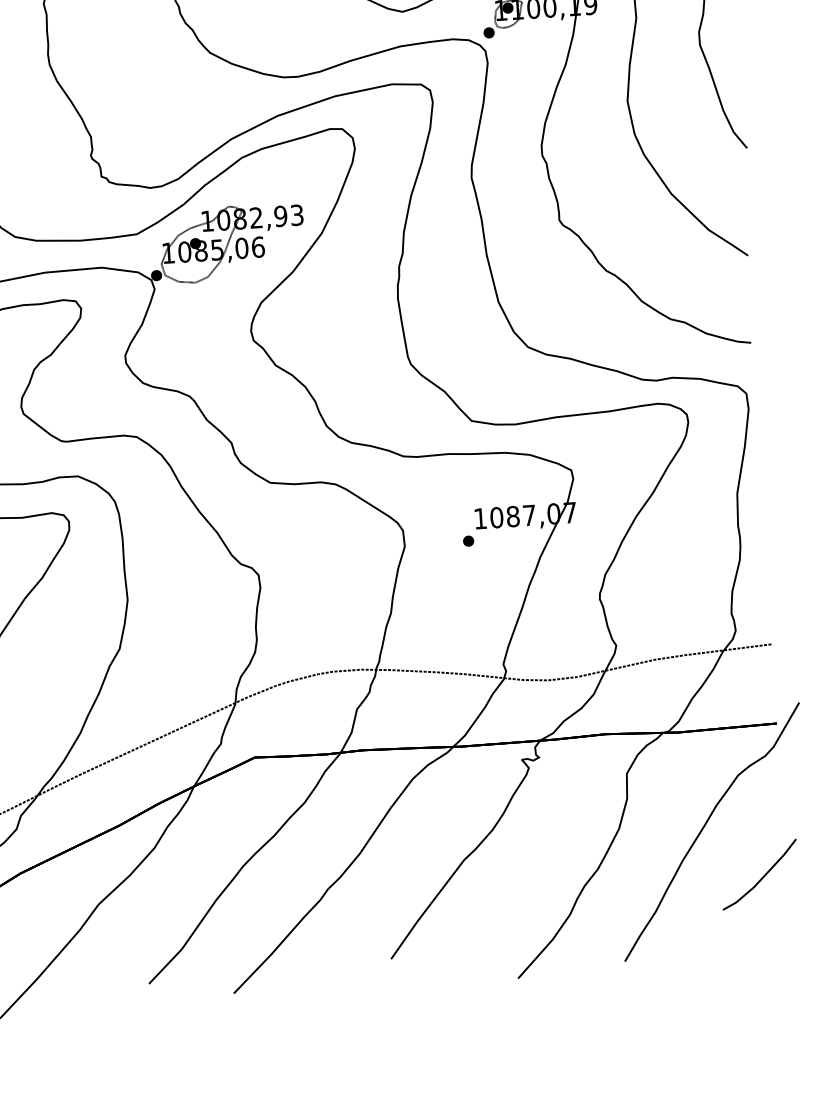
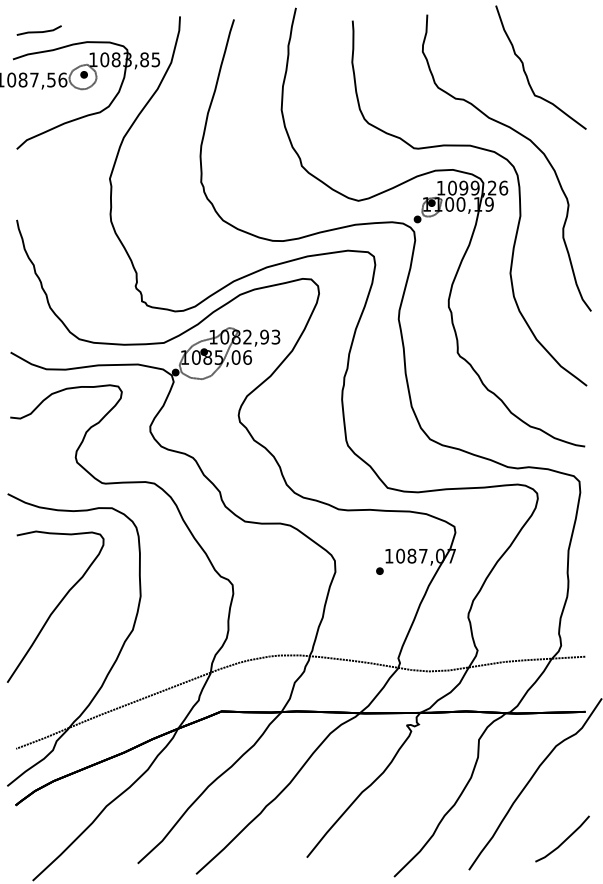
line: (761, 876) -> (563, 840), moved

